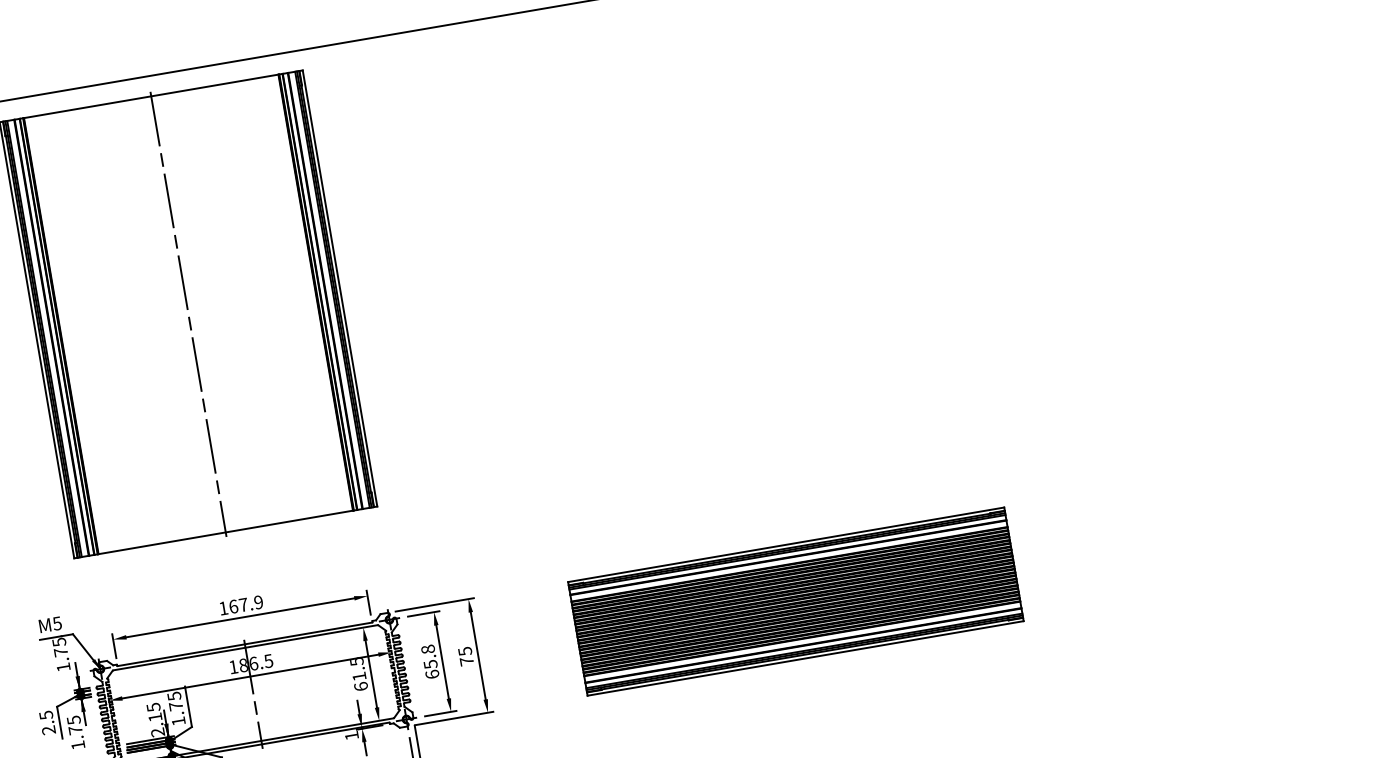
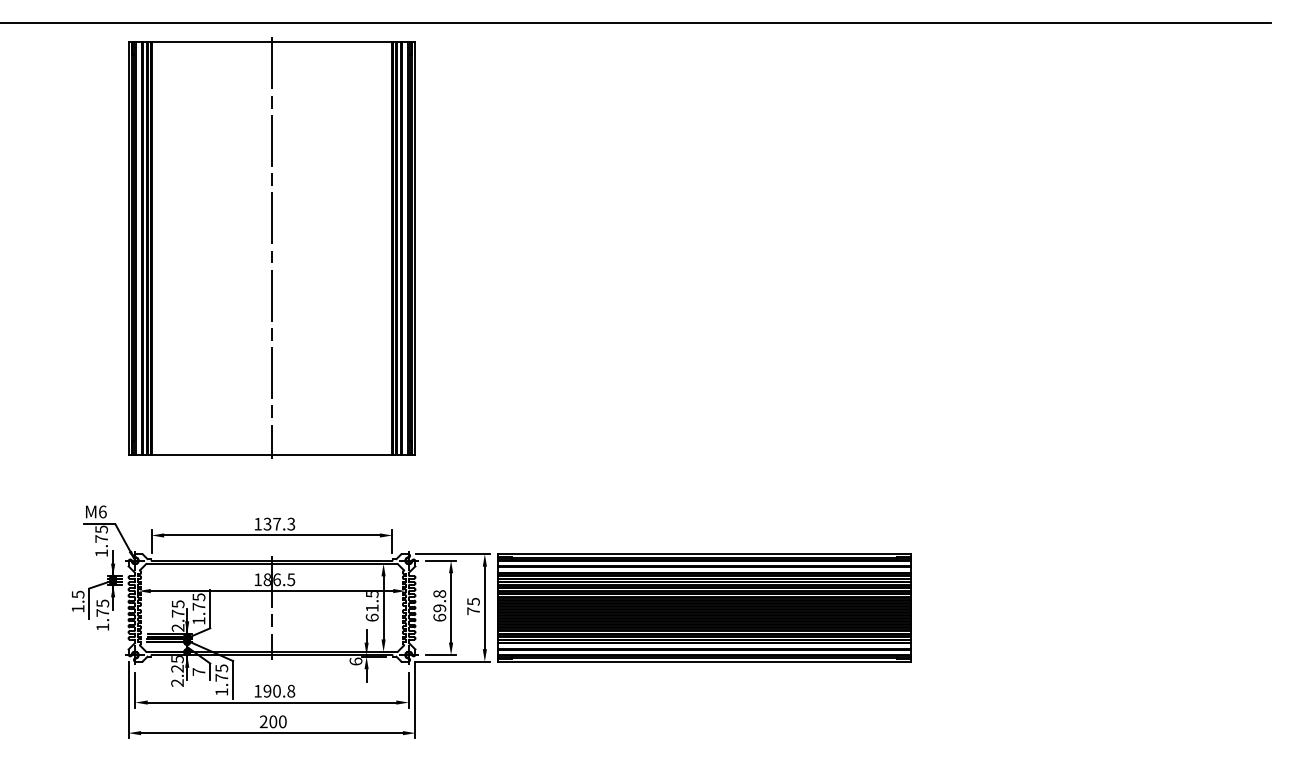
part: (795, 601) -> (704, 607), moved
text: (246, 603) -> (279, 523), 167.9 -> 137.3
text: (56, 623) -> (102, 511), M5 -> M6
text: (430, 664) -> (439, 608), 65.8 -> 69.8
text: (155, 717) -> (178, 613), 2.15 -> 2.75
text: (48, 730) -> (77, 608), 2.5 -> 1.5
text: (351, 735) -> (355, 661), 1 -> 6

